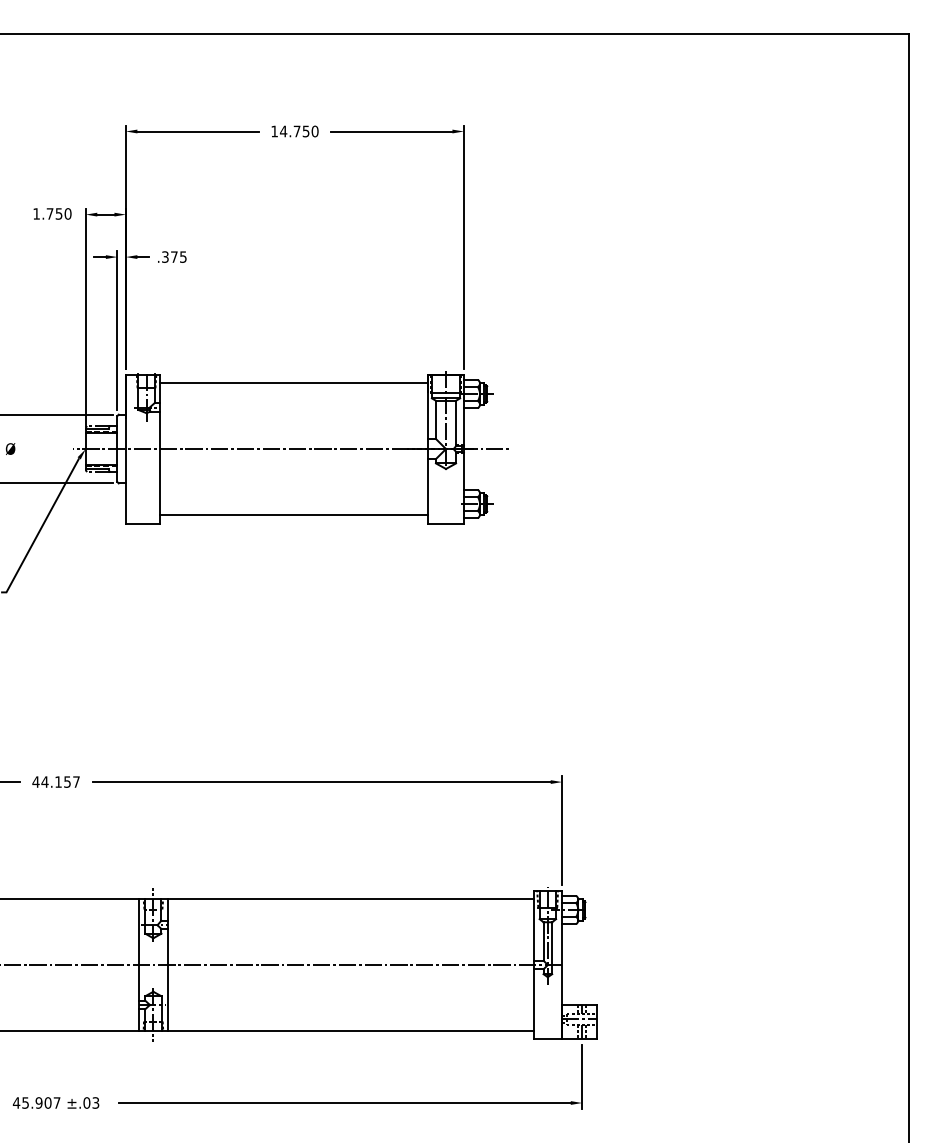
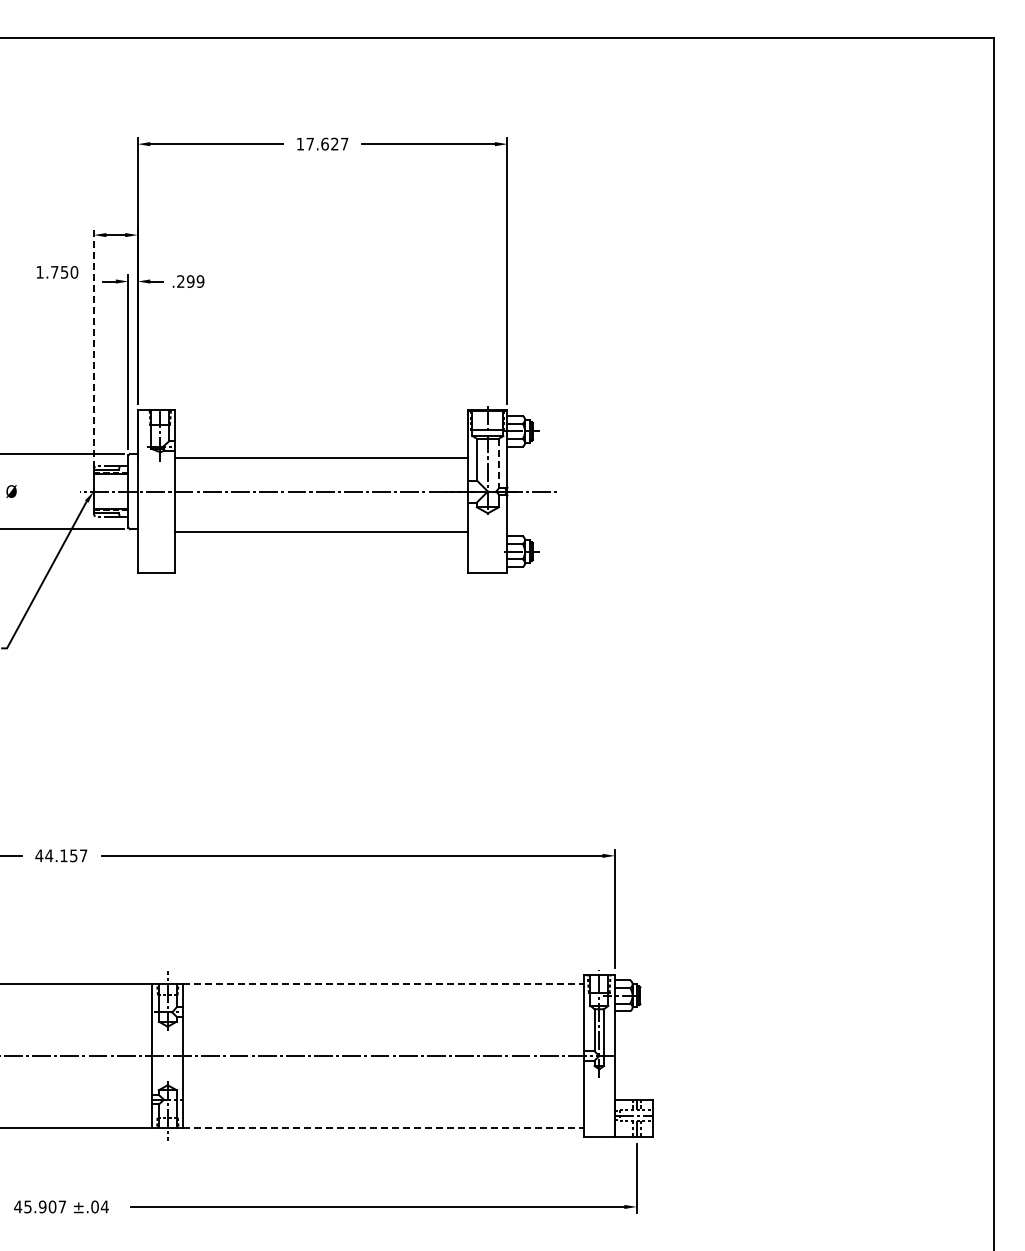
text: (299, 130) -> (327, 143), 14.750 -> 17.627
text: (52, 214) -> (57, 272), moved
text: (174, 257) -> (190, 281), .375 -> .299
line: (85, 318) -> (93, 348), solid -> dashed
line: (293, 383) -> (321, 458), moved
line: (455, 423) -> (498, 463), solid -> dashed
line: (293, 514) -> (321, 531), moved
line: (351, 898) -> (384, 983), solid -> dashed
line: (351, 1031) -> (384, 1128), solid -> dashed
text: (95, 1102) -> (104, 1206), ±.03 -> ±.04

